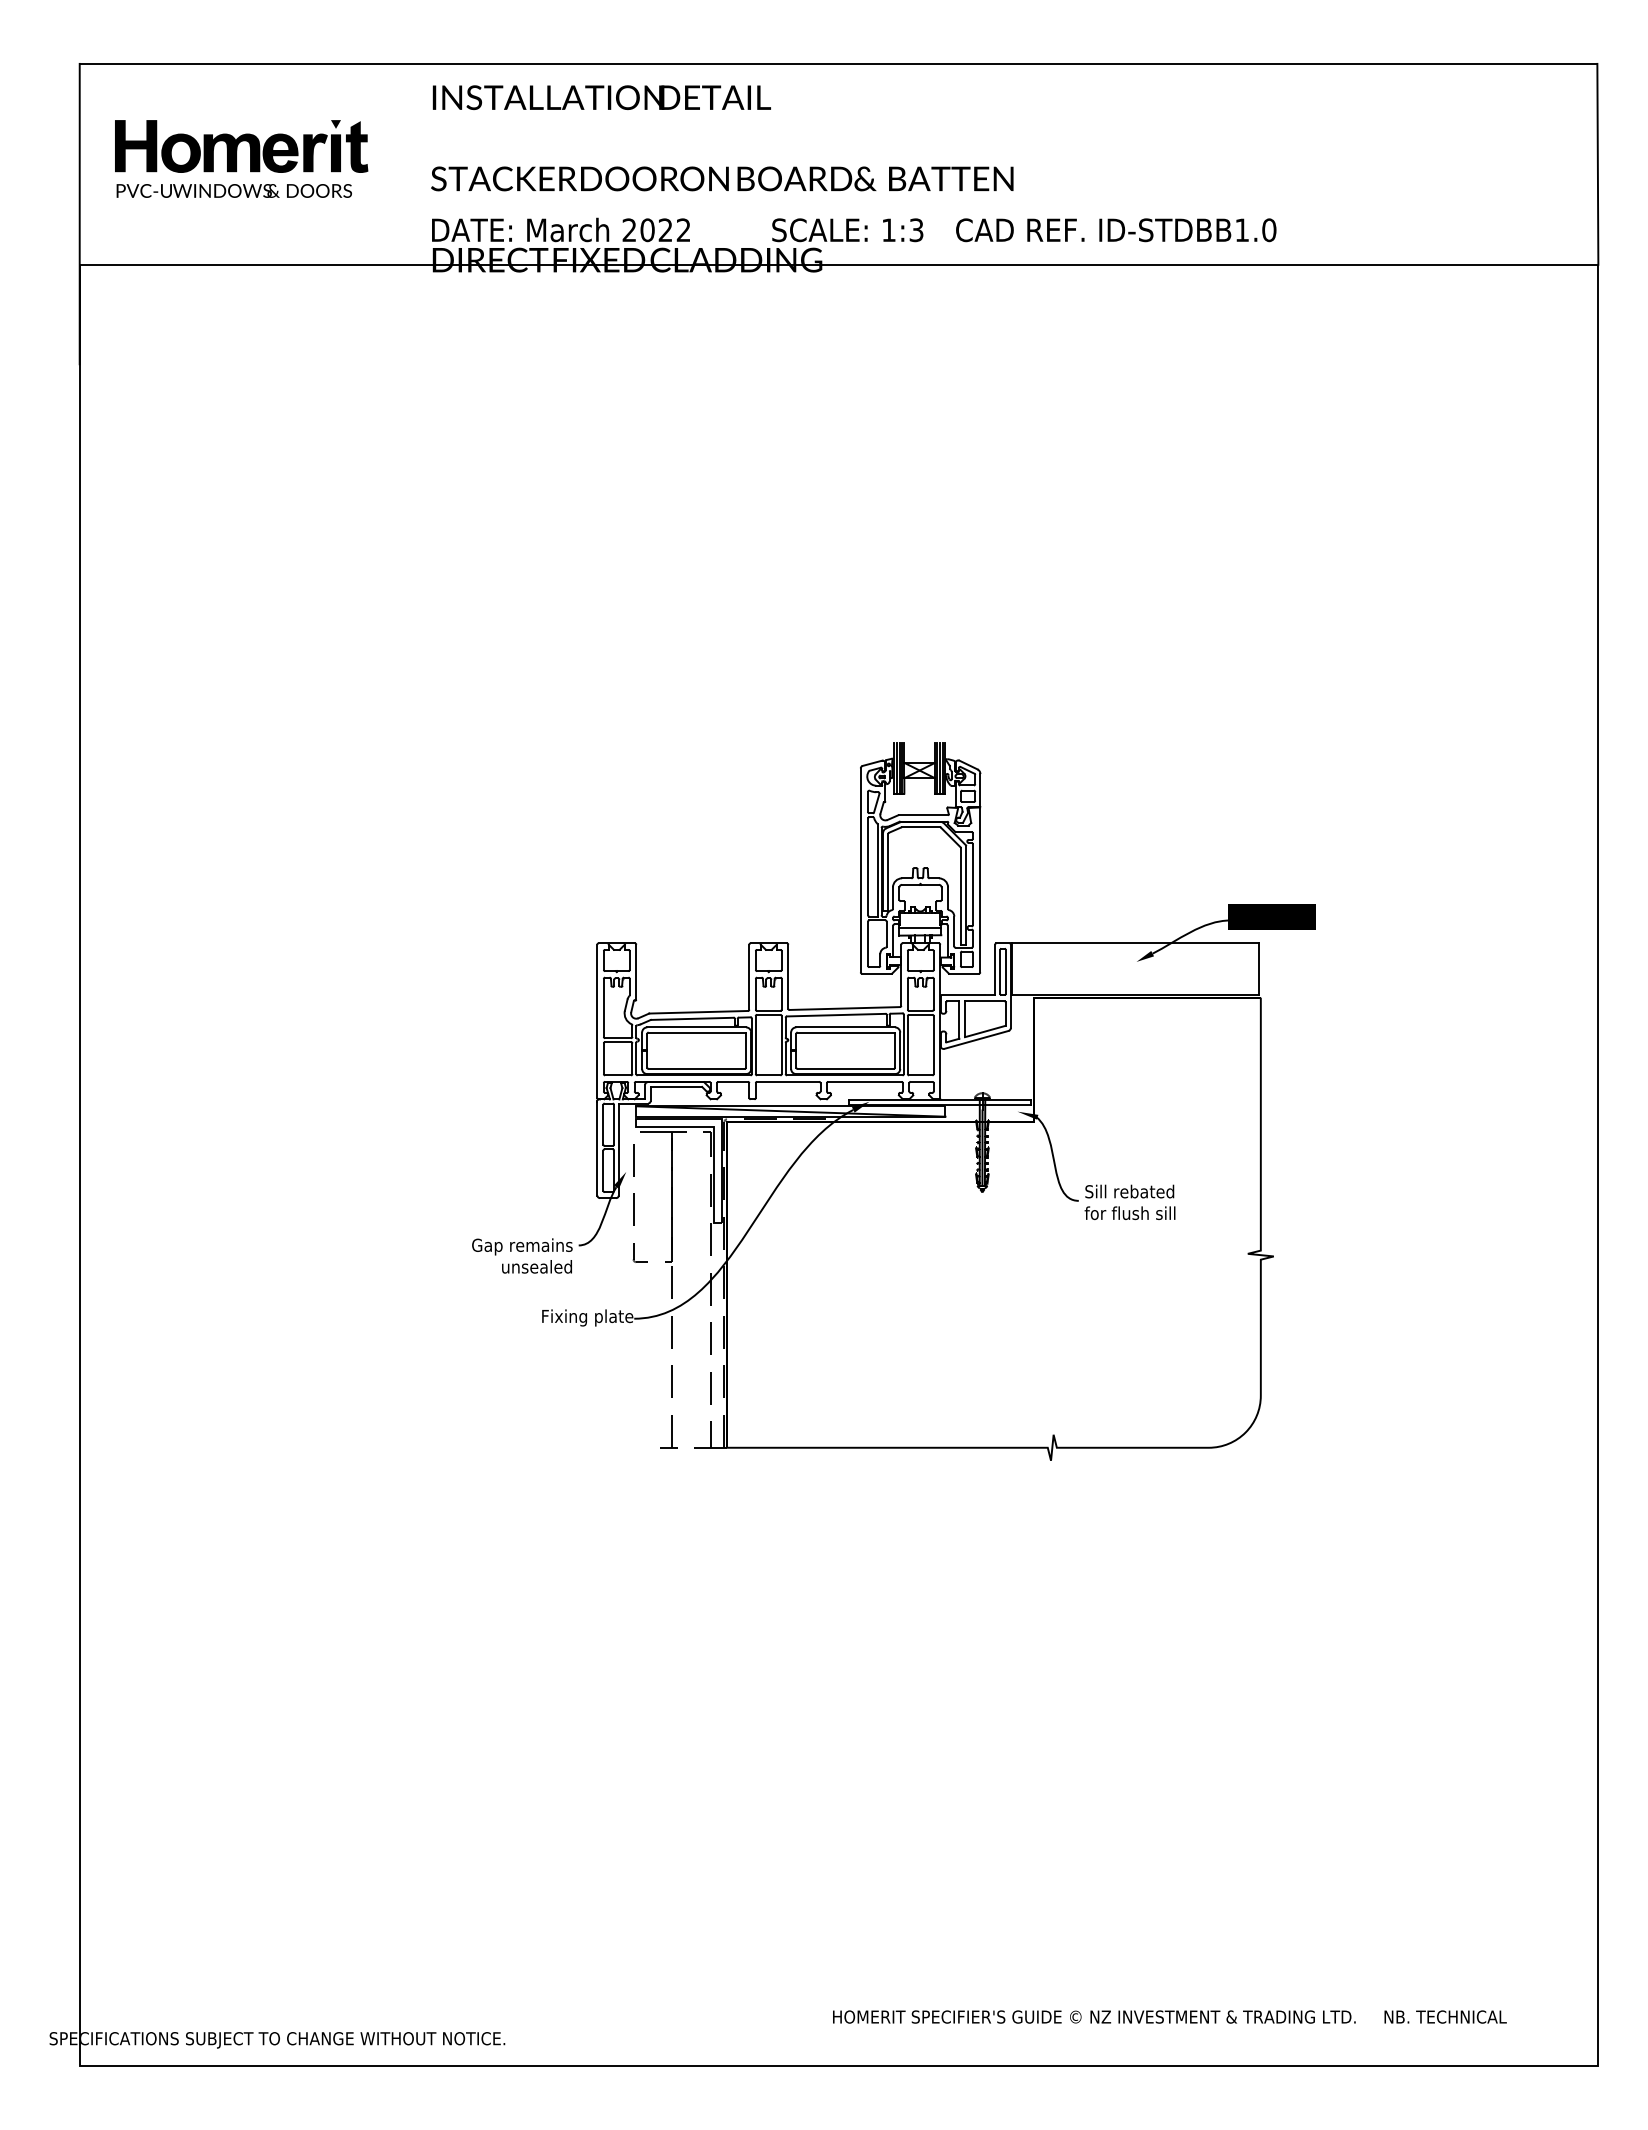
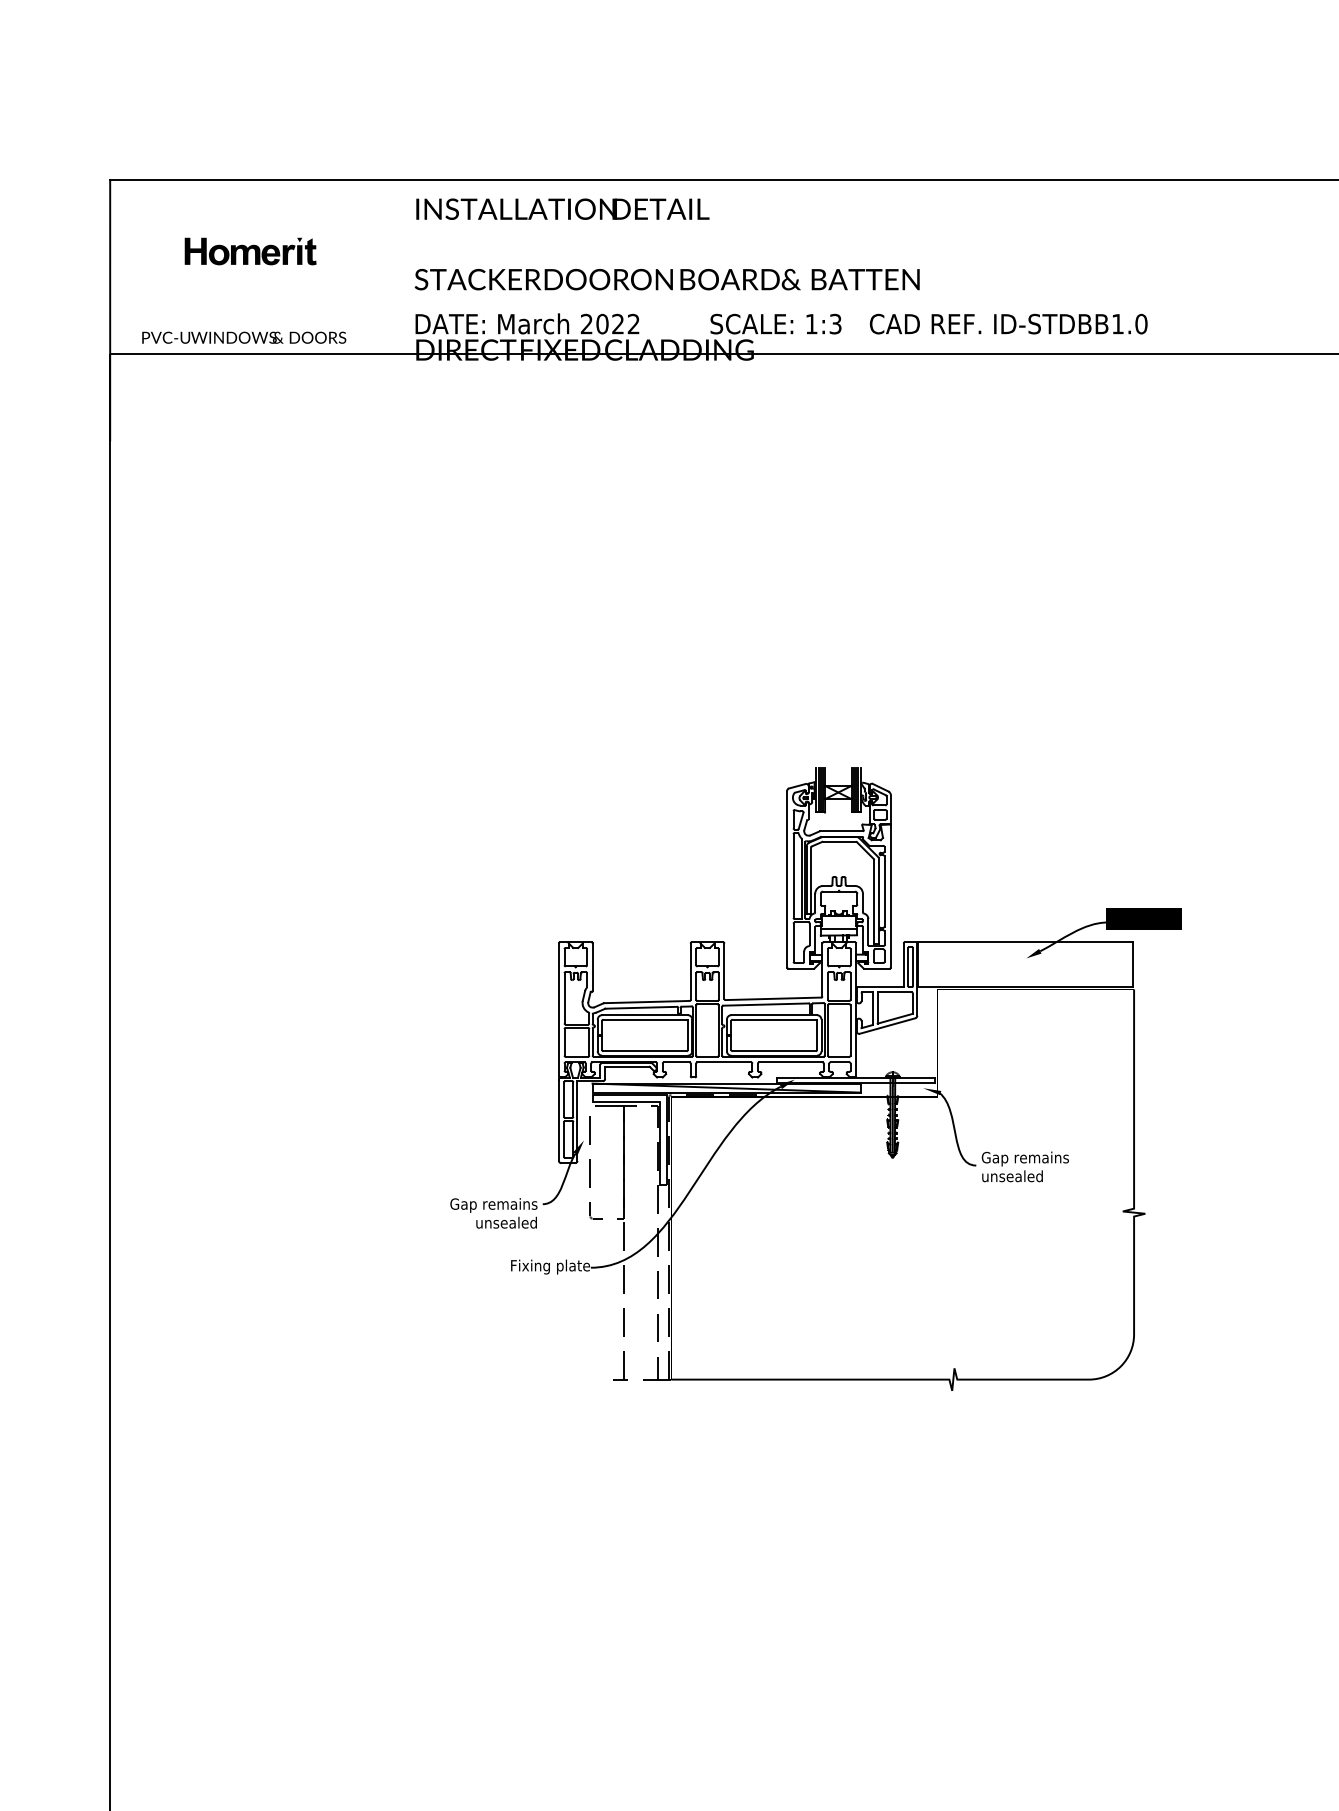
part: (241, 146) -> (250, 251), size x0.6
text: (233, 190) -> (243, 337), moved
text: (1134, 1202) -> (1024, 1166), Sill rebated for flush sill -> Gap remains unsealed

